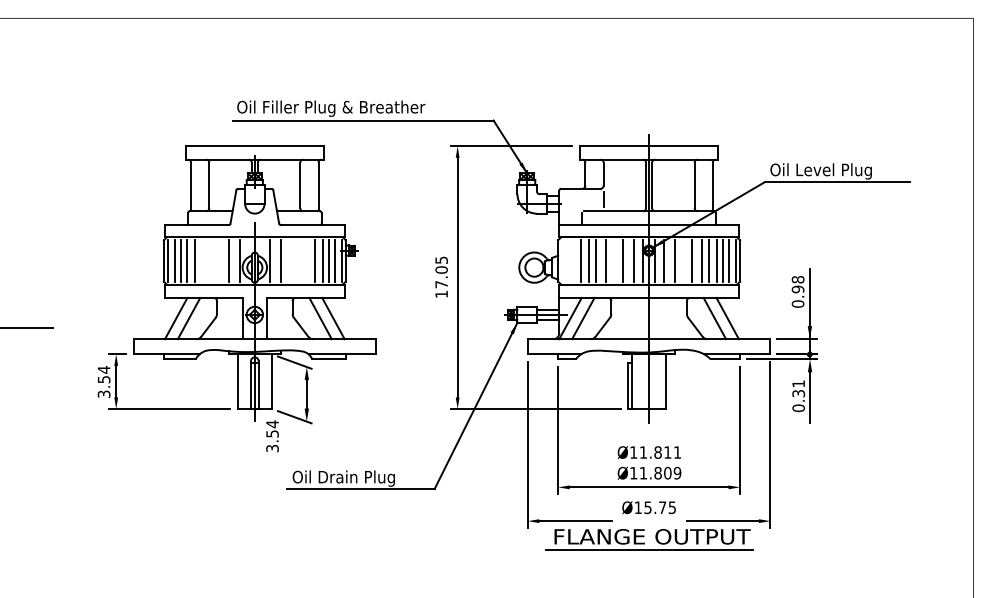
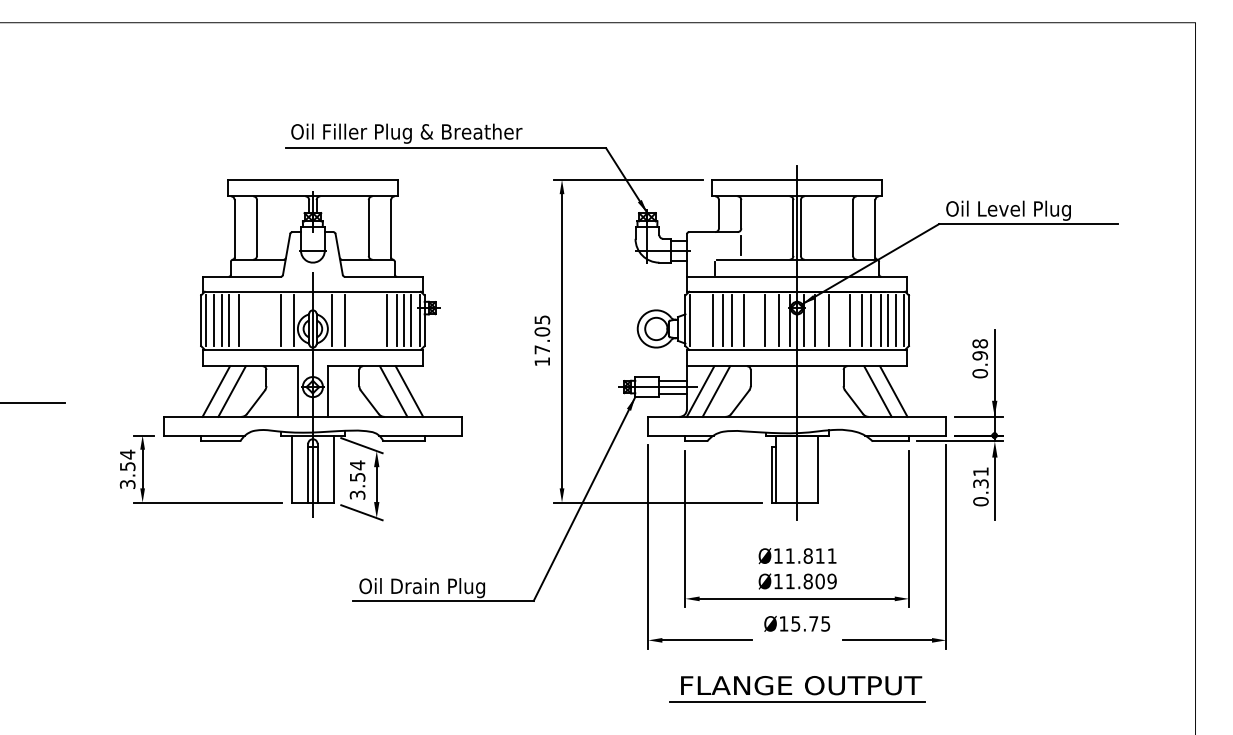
line: (562, 260) -> (690, 320), added
text: (272, 435) -> (357, 479), moved
part: (645, 543) -> (792, 693), moved

